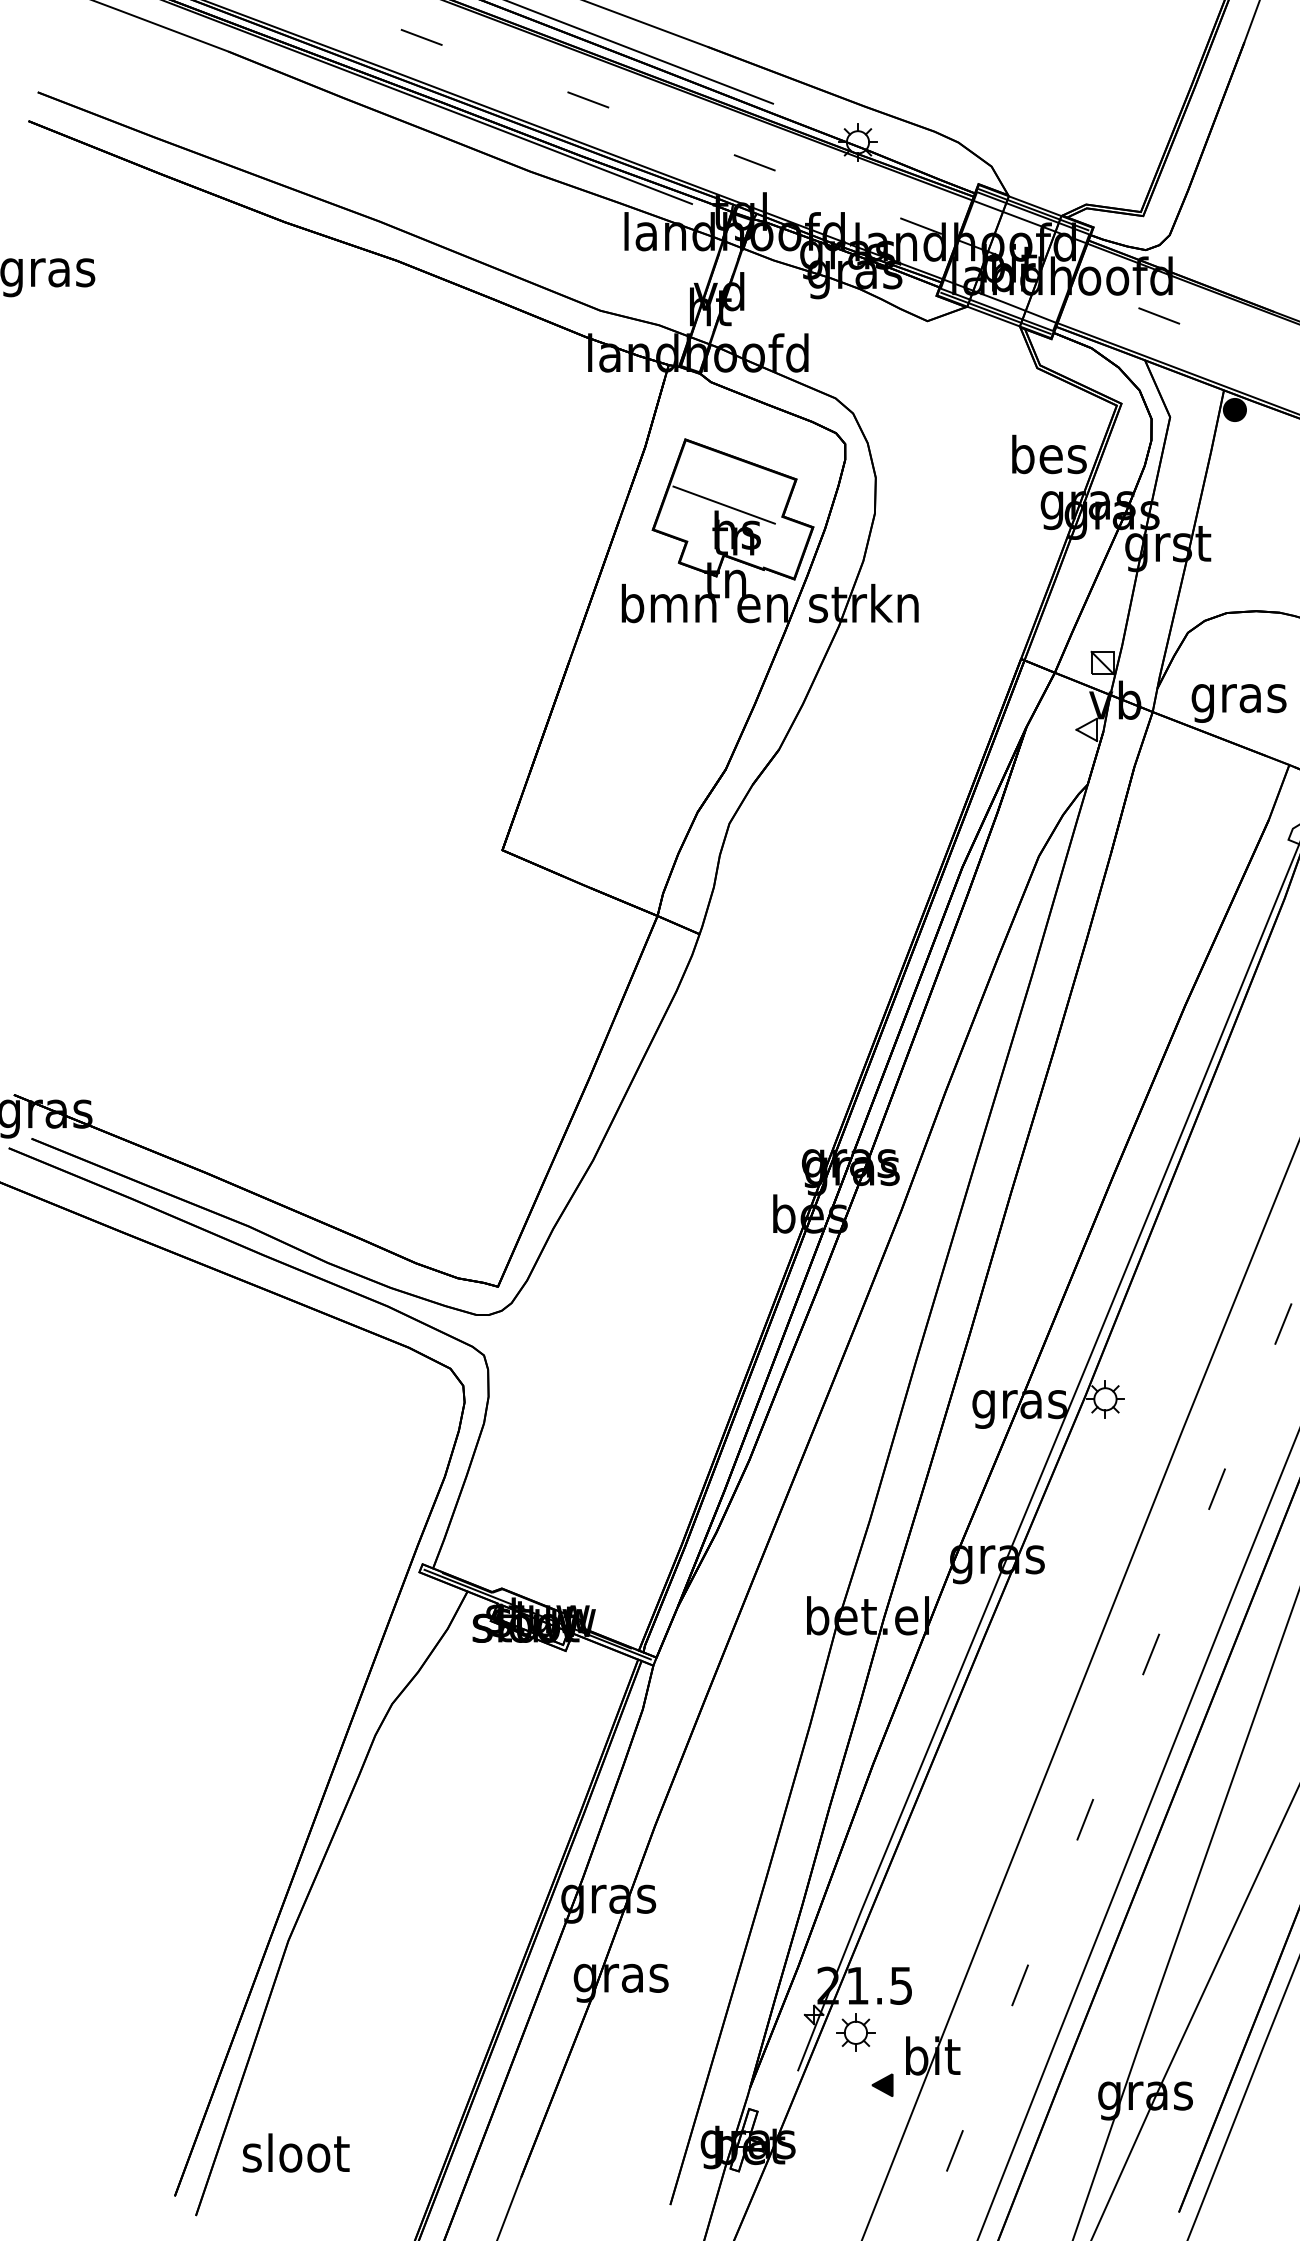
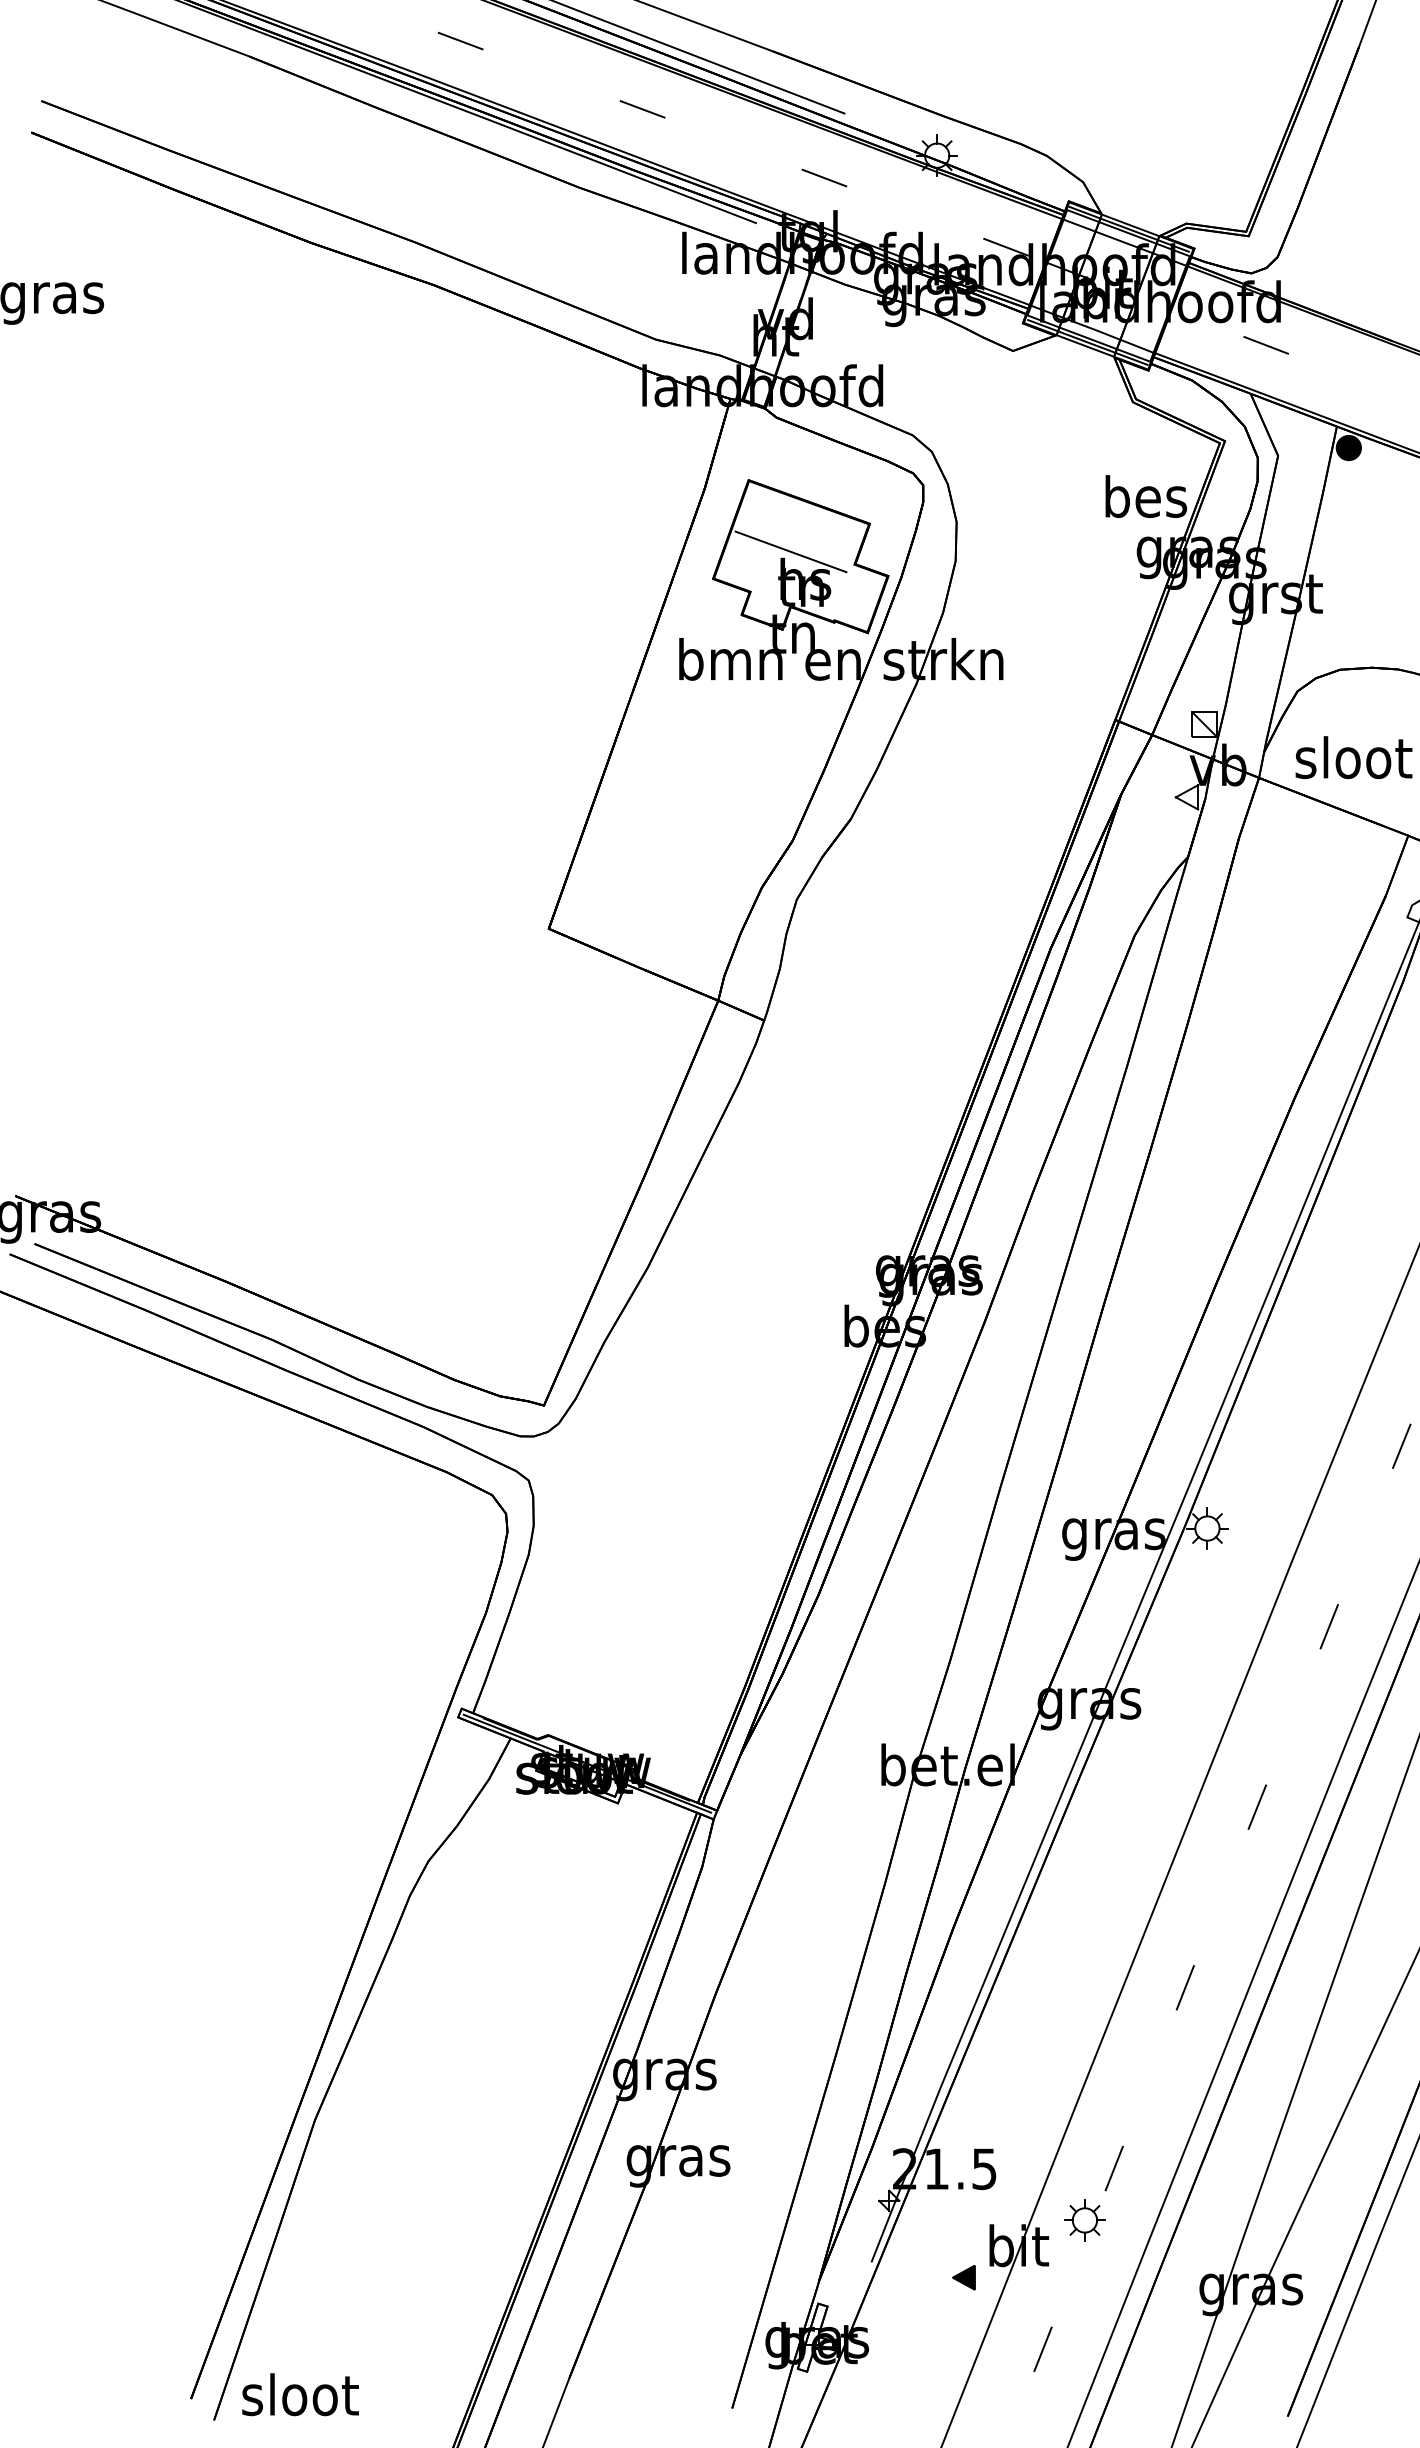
text: (1239, 697) -> (1353, 762), gras -> sloot
part: (855, 2032) -> (1084, 2220), moved
text: (296, 2152) -> (300, 2394), moved

